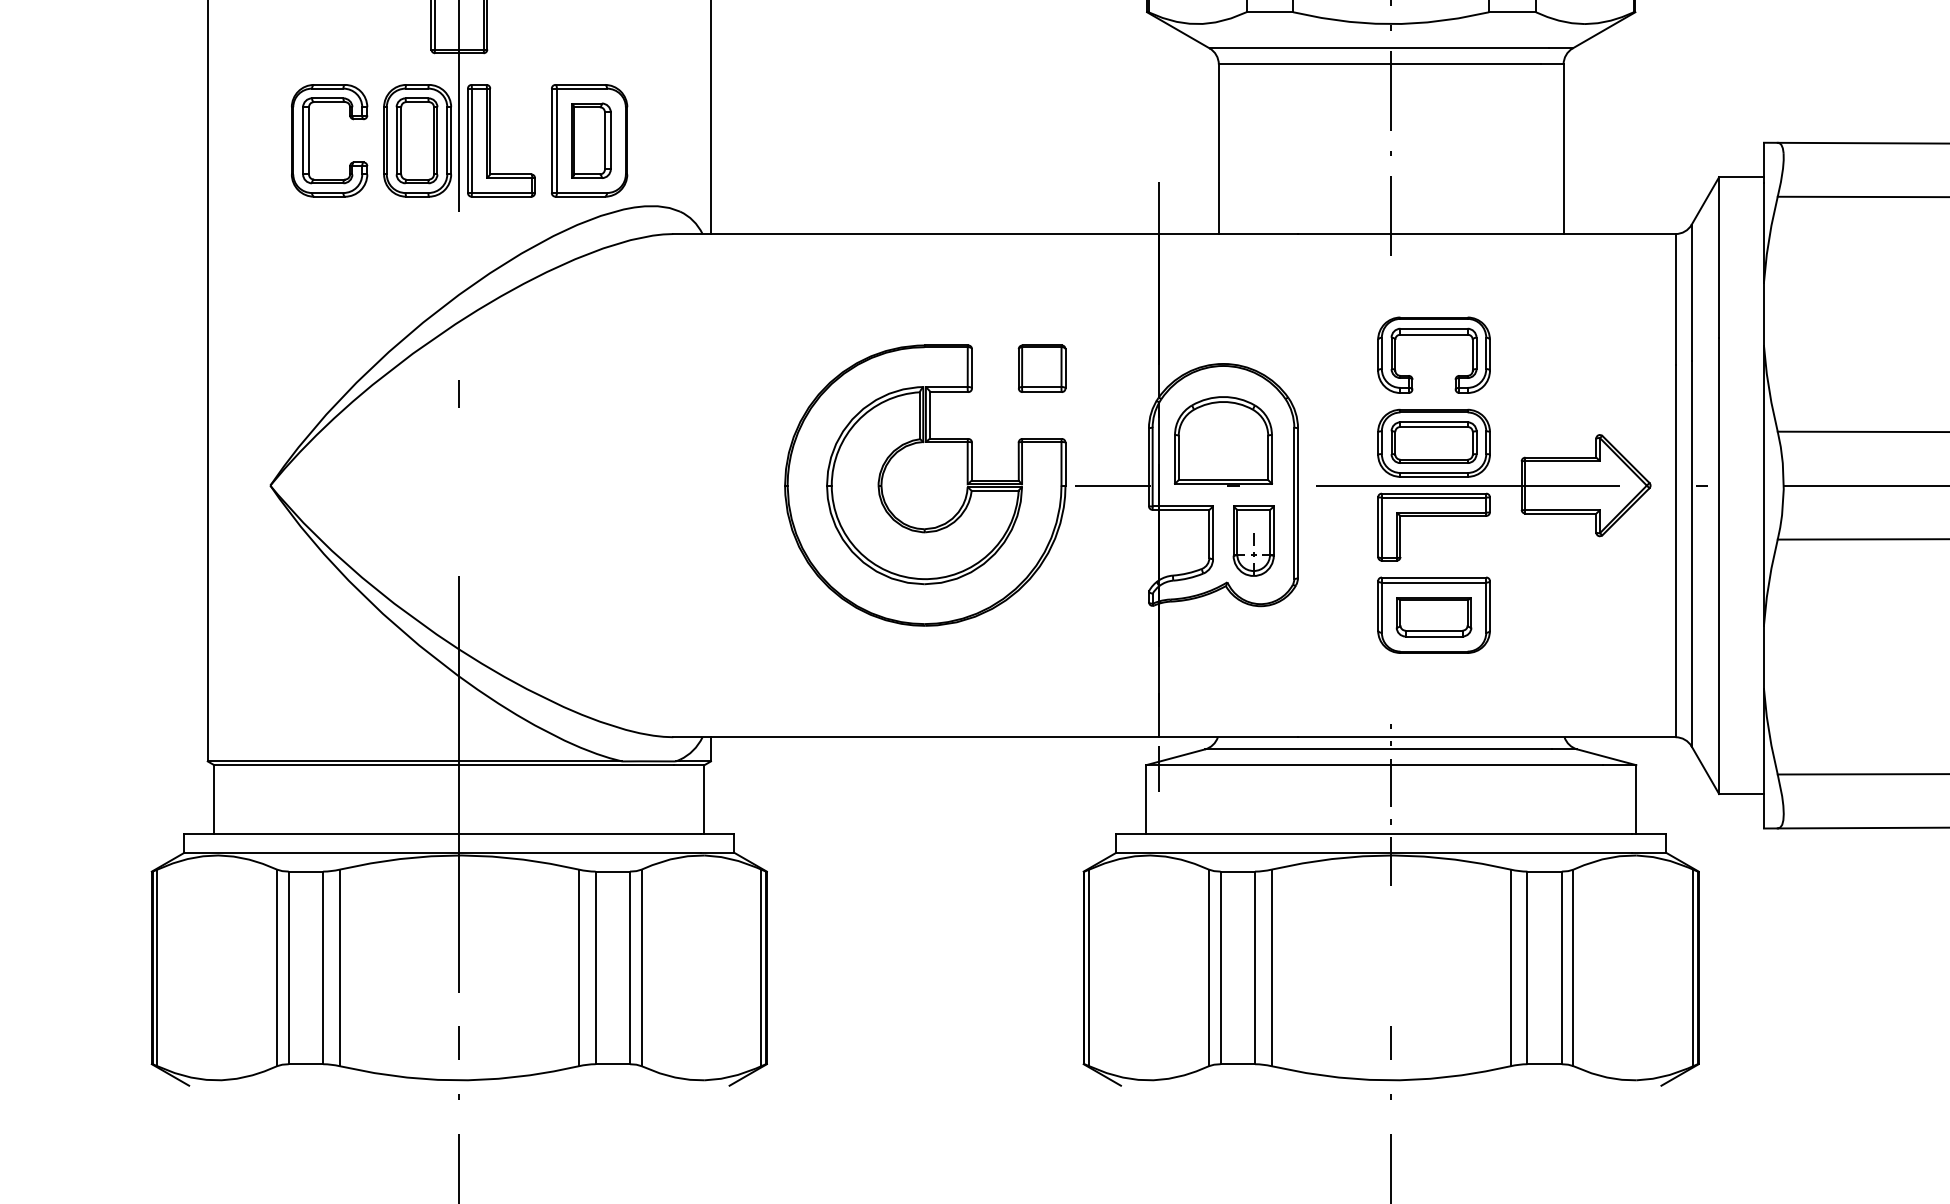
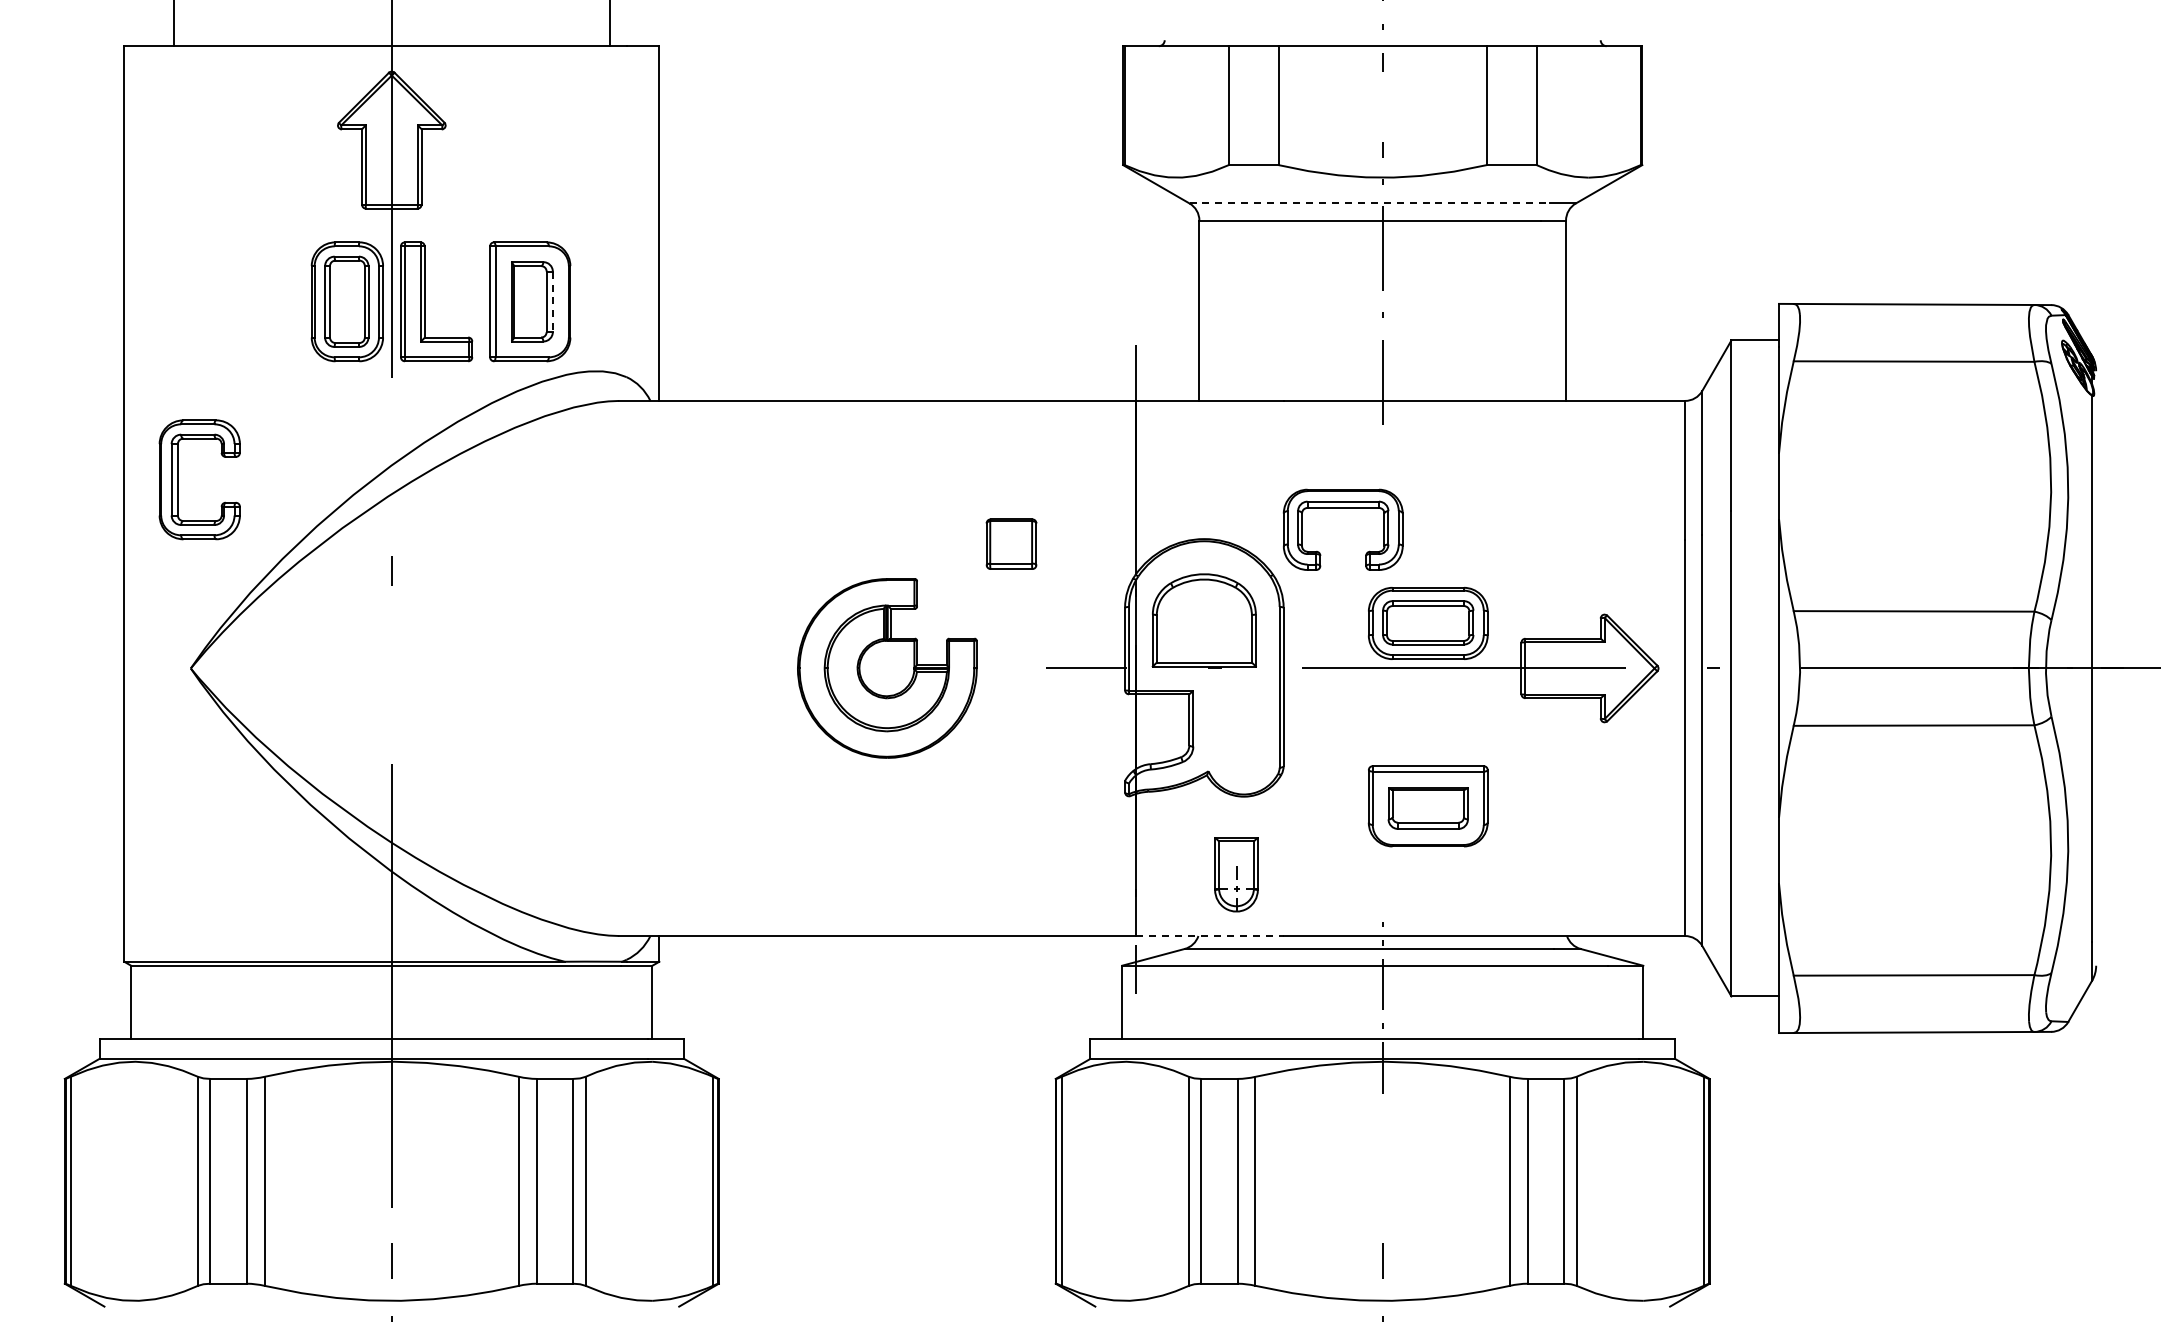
line: (1379, 48) -> (1370, 203), solid -> dashed
part: (309, 140) -> (178, 479), moved
line: (610, 141) -> (552, 302), solid -> dashed
part: (1433, 335) -> (1342, 508), moved
part: (925, 485) -> (887, 668), size x0.6
part: (1434, 516) -> (1428, 701), removed
part: (1253, 541) -> (1236, 874), moved
line: (1228, 737) -> (1209, 936), solid -> dashed

